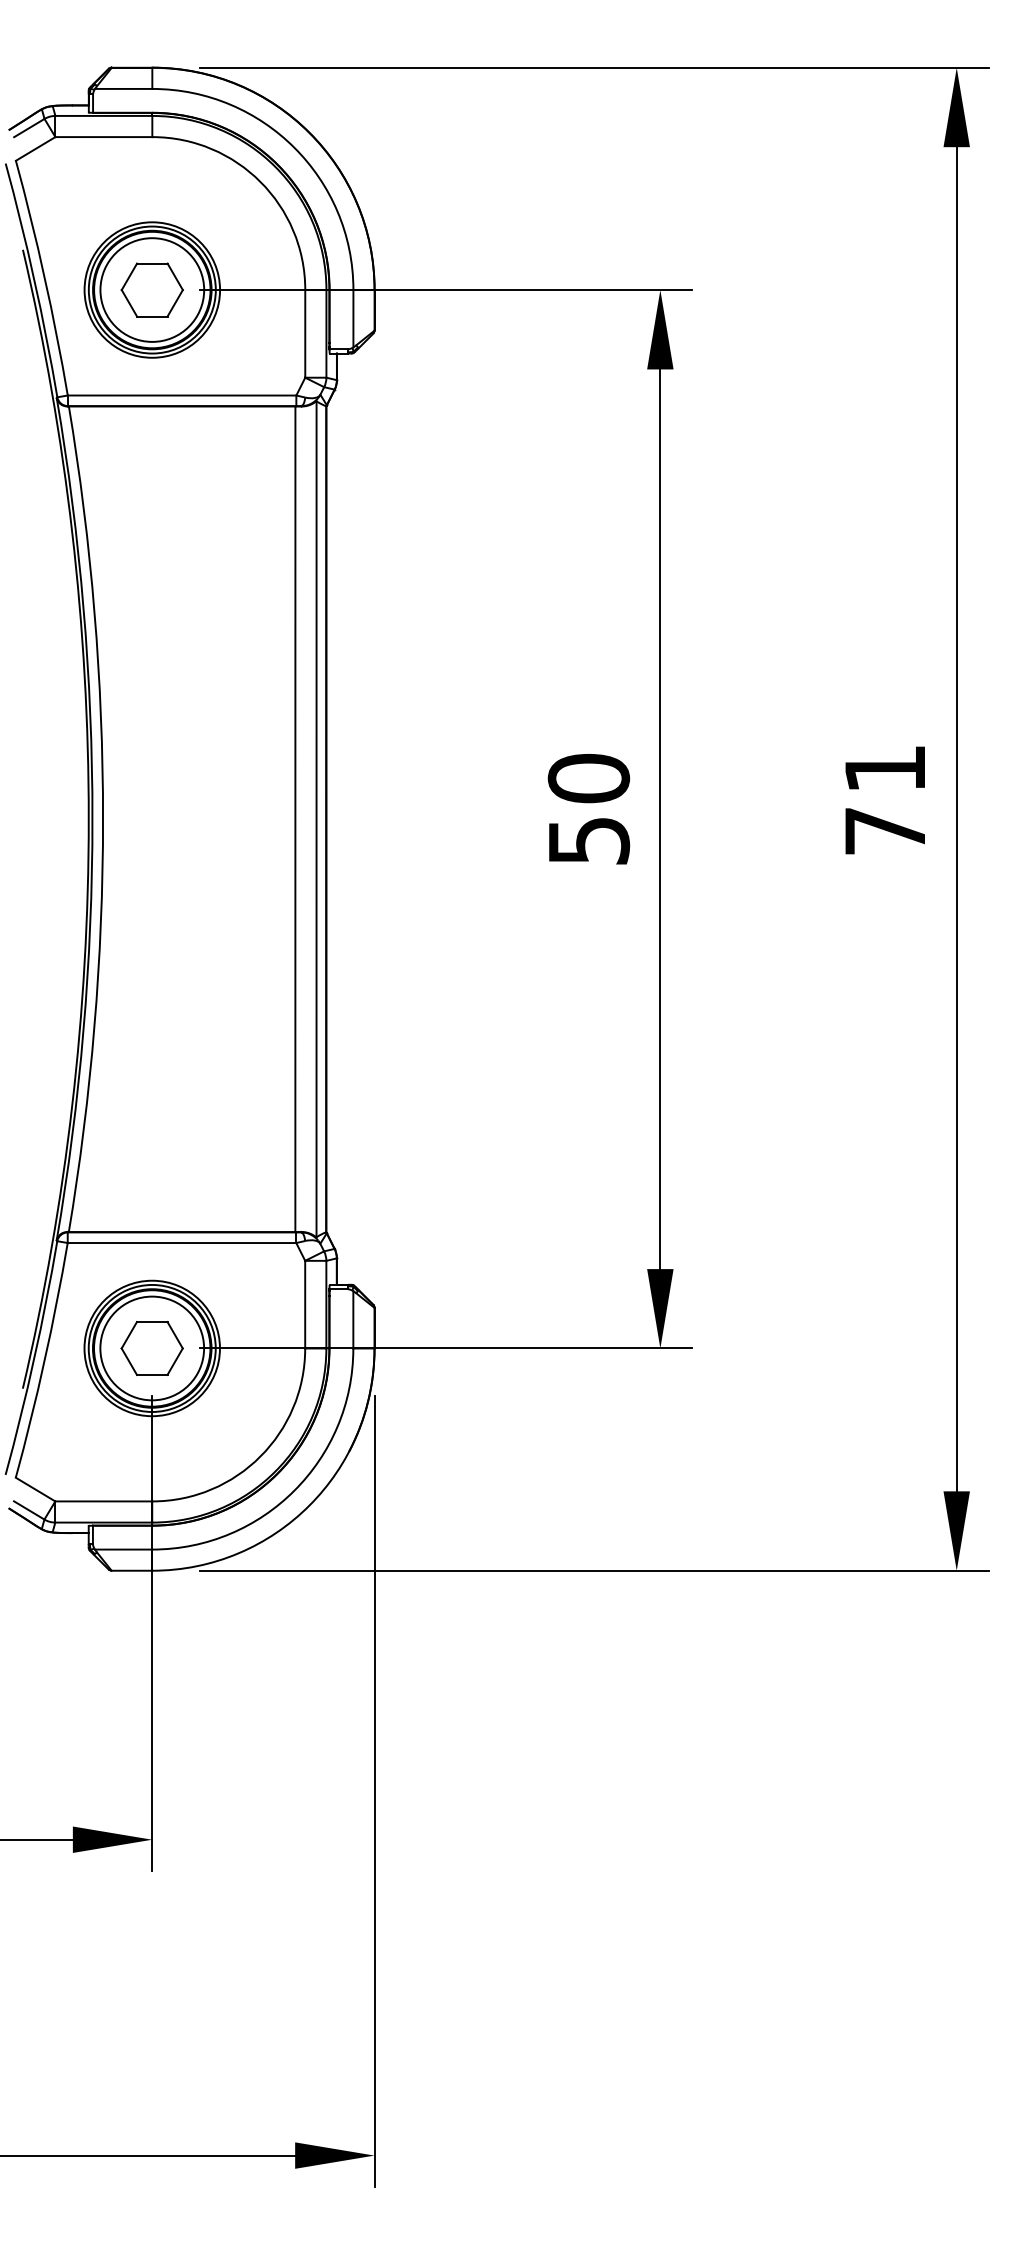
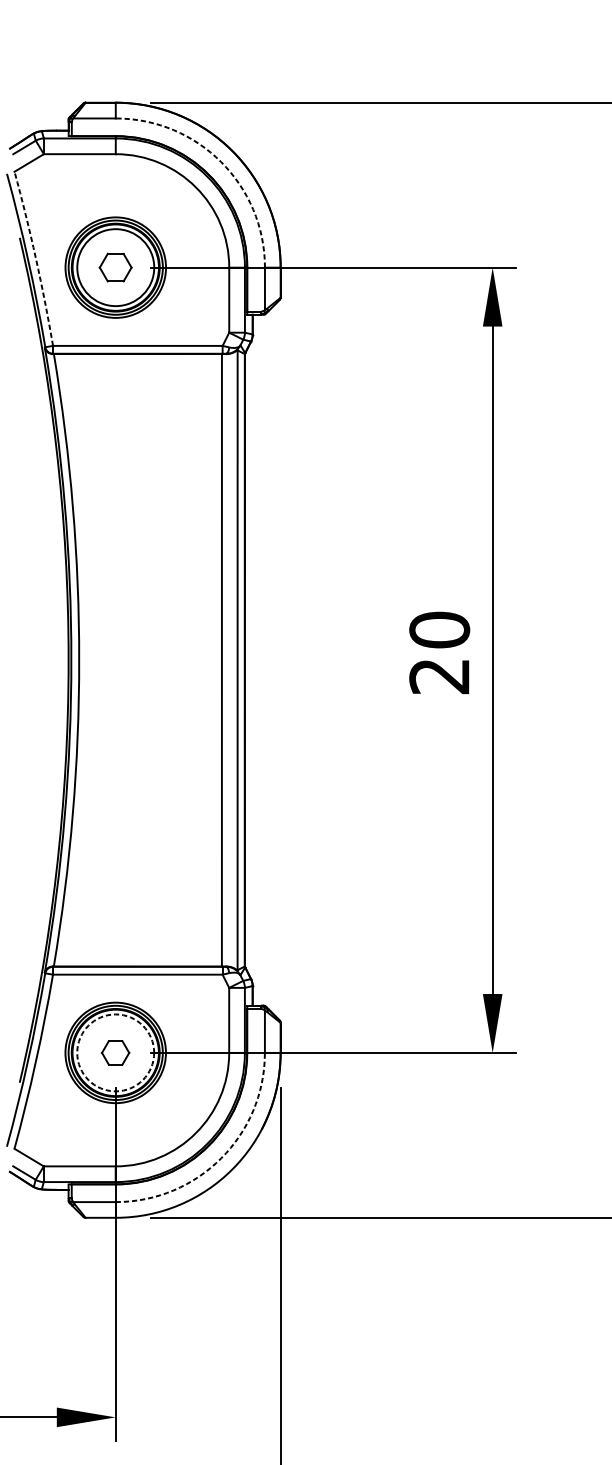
arc: (294, 147) -> (221, 161), solid -> dashed
arc: (44, 277) -> (35, 258), solid -> dashed
part: (151, 289) -> (115, 267), size x0.7
text: (588, 841) -> (439, 676), 50 -> 20
part: (151, 1348) -> (115, 1052), size x0.6
circle: (152, 1348) -> (115, 1052), solid -> dashed
arc: (294, 1490) -> (221, 1158), solid -> dashed

